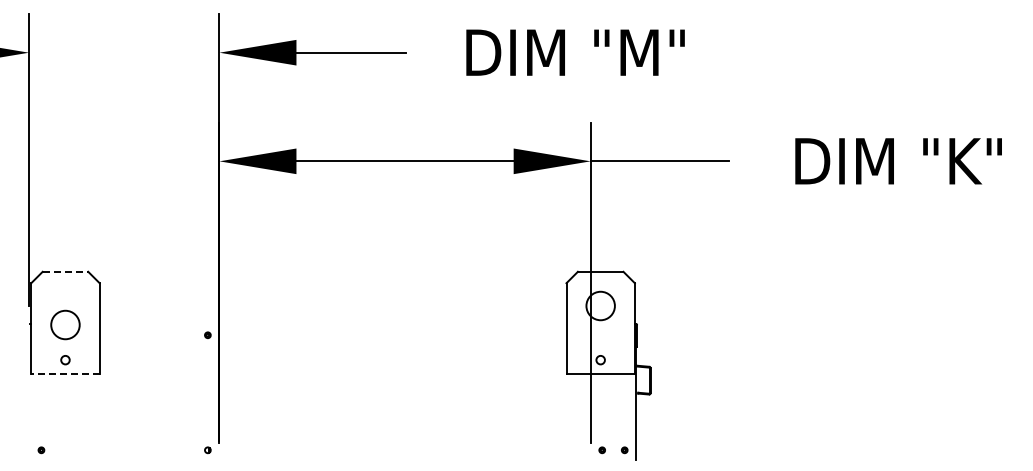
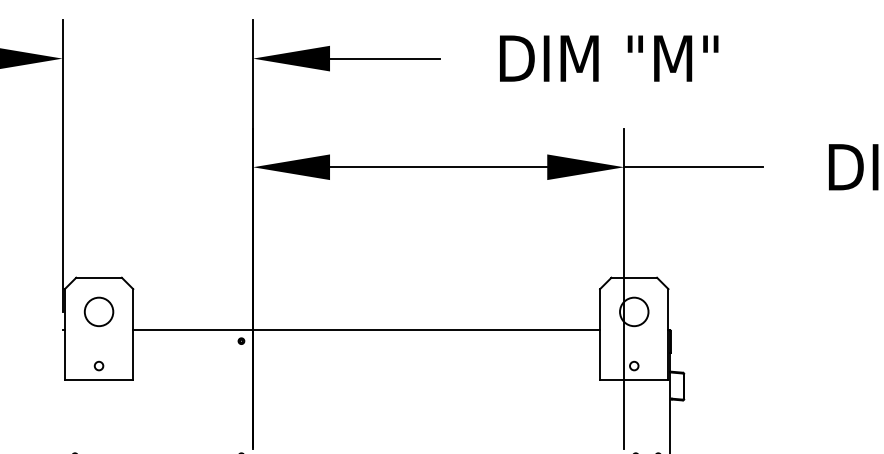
line: (65, 271) -> (99, 277), dashed -> solid
line: (332, 323) -> (366, 329), added
circle: (65, 324) -> (99, 311), moved
line: (64, 374) -> (98, 380), dashed -> solid

